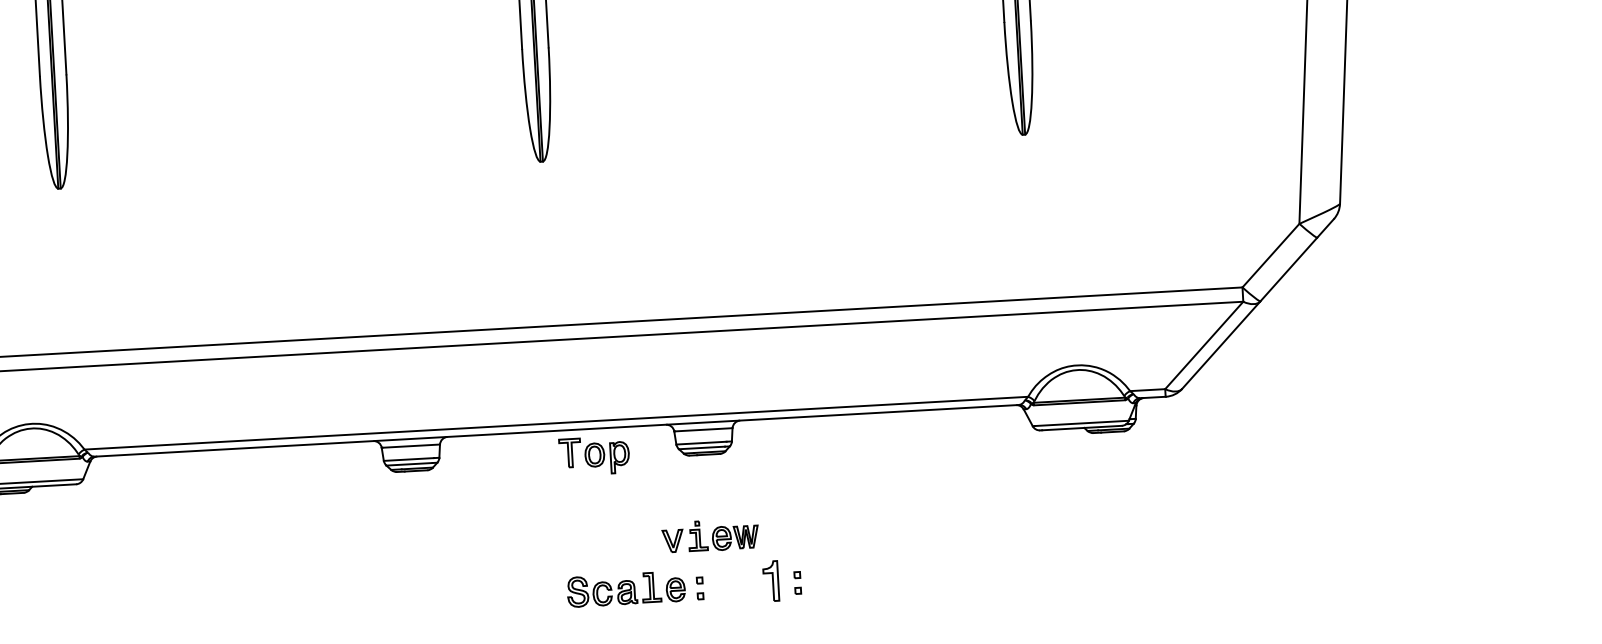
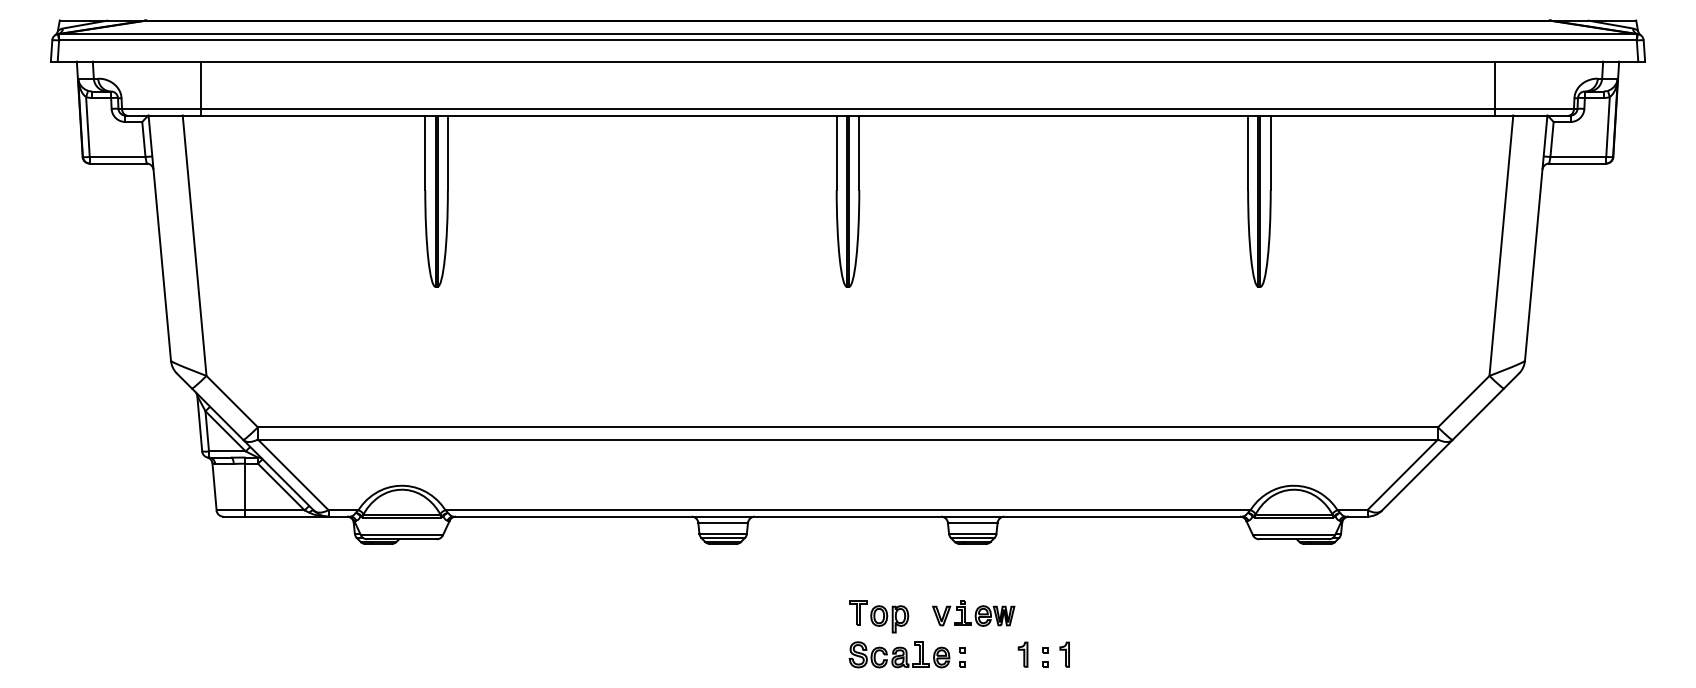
part: (595, 455) -> (879, 616), moved
part: (819, 578) -> (1064, 654), added
part: (770, 580) -> (1022, 654), size x0.71

